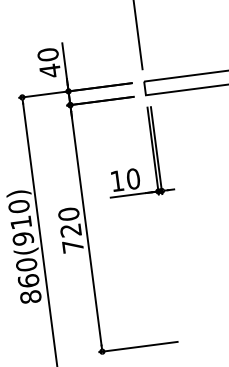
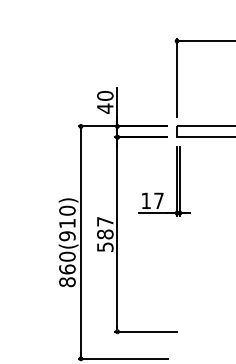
text: (132, 178) -> (158, 200), 10 -> 17
text: (71, 229) -> (105, 233), 720 -> 587

